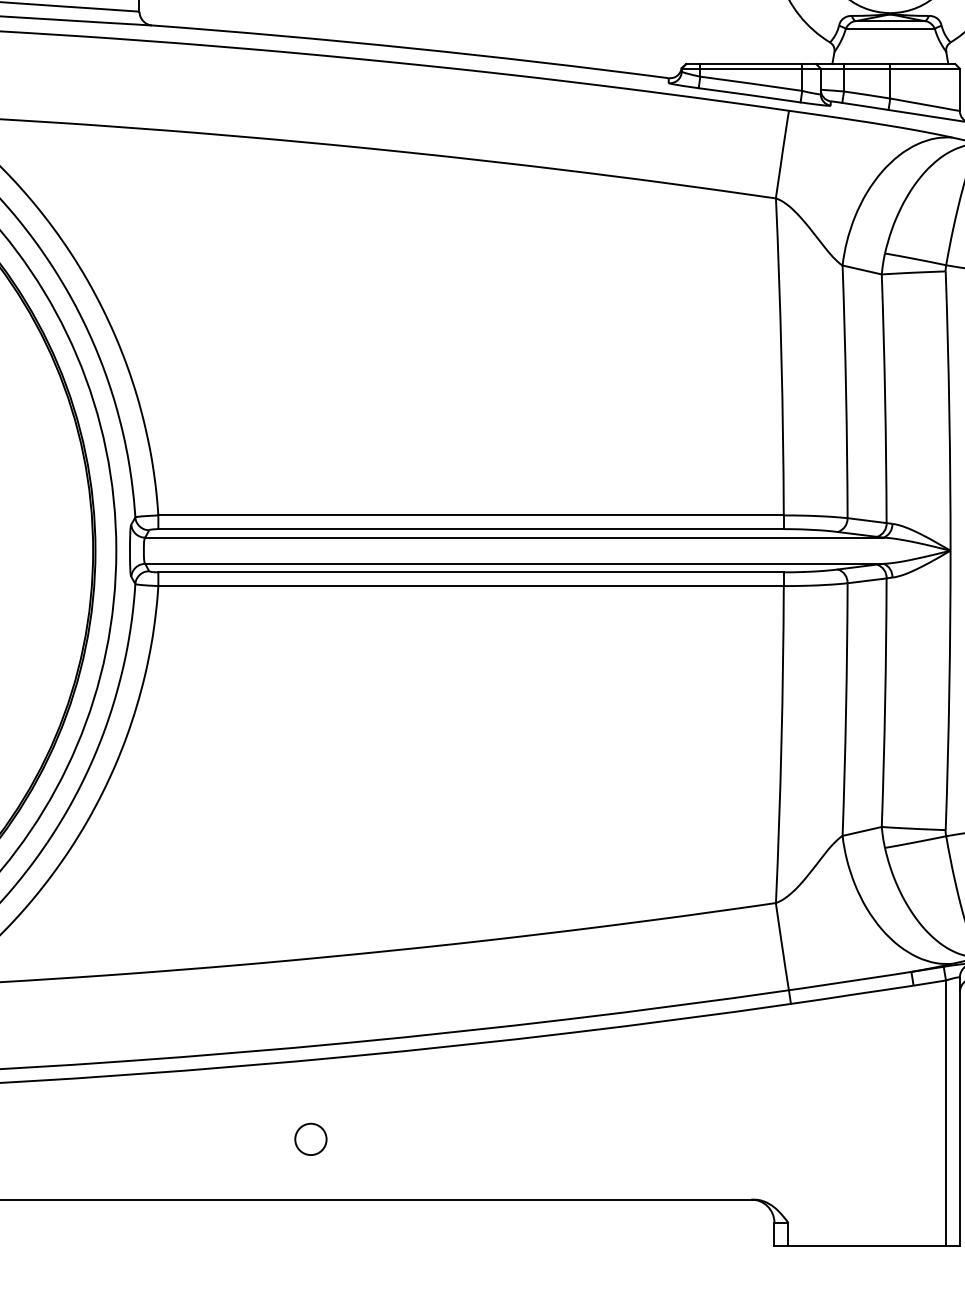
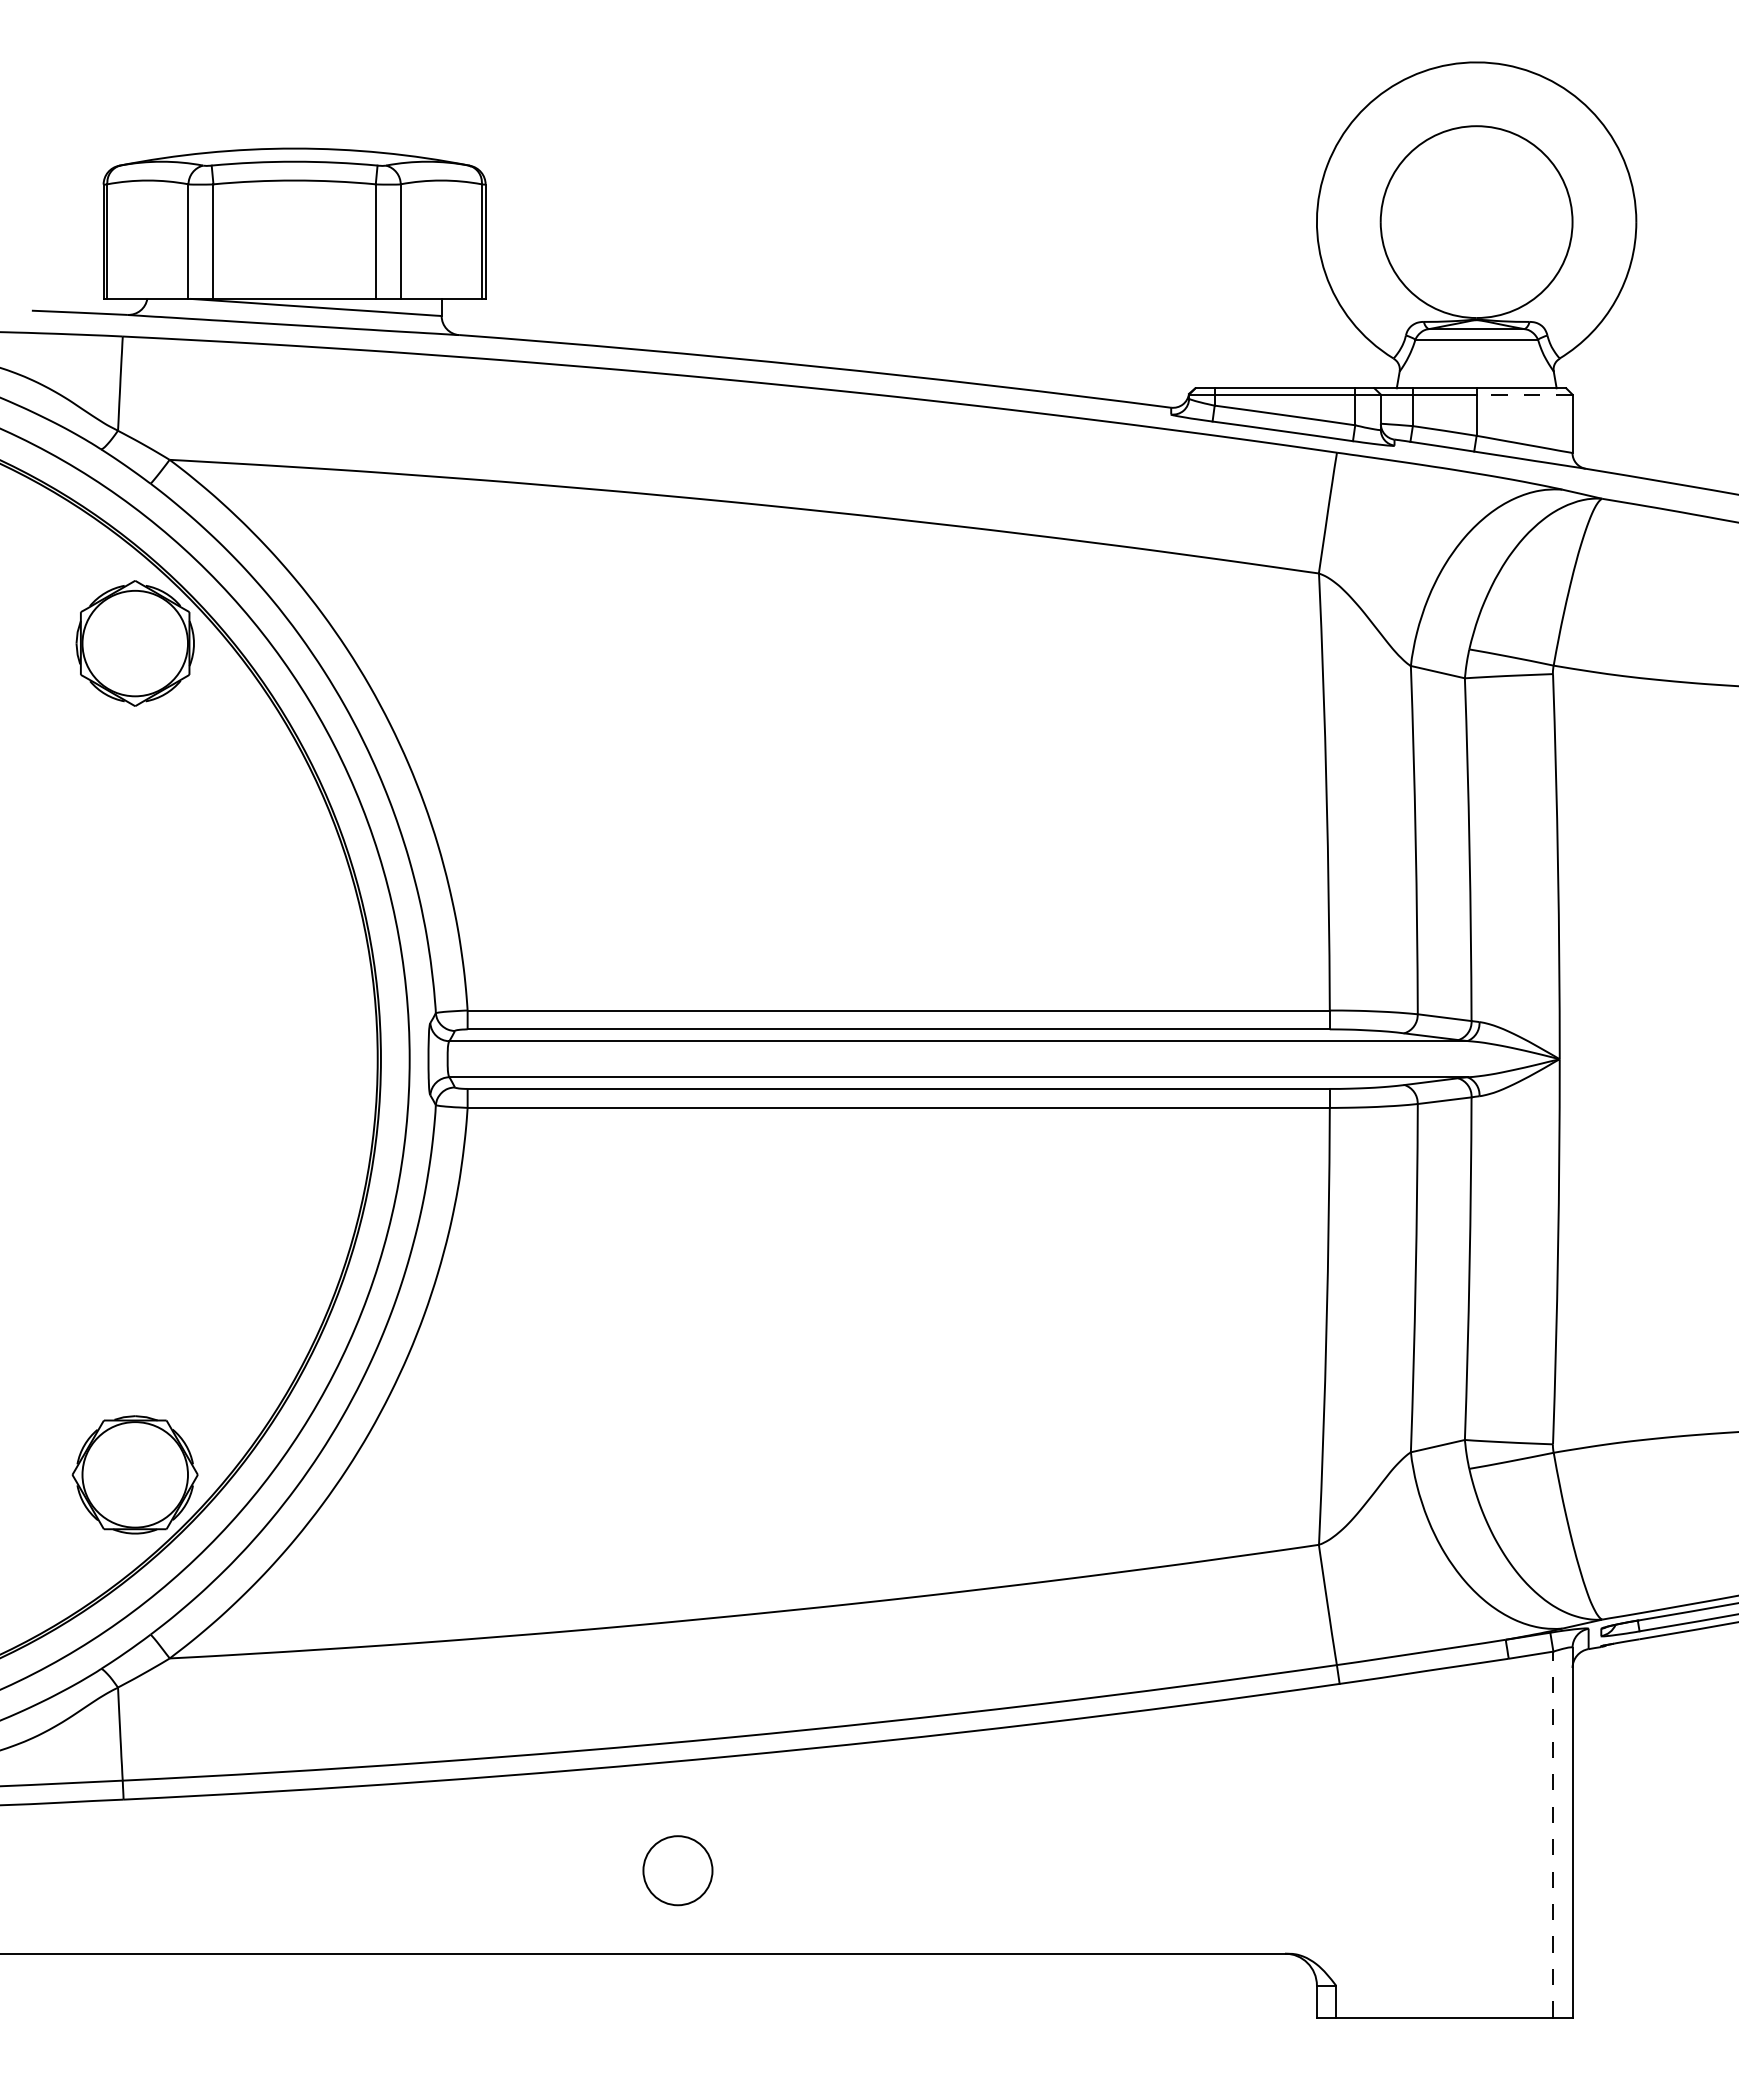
line: (925, 68) -> (1524, 394), solid -> dashed
line: (946, 1113) -> (1553, 1834), solid -> dashed
circle: (310, 1139) -> (677, 1870), size x1.6

